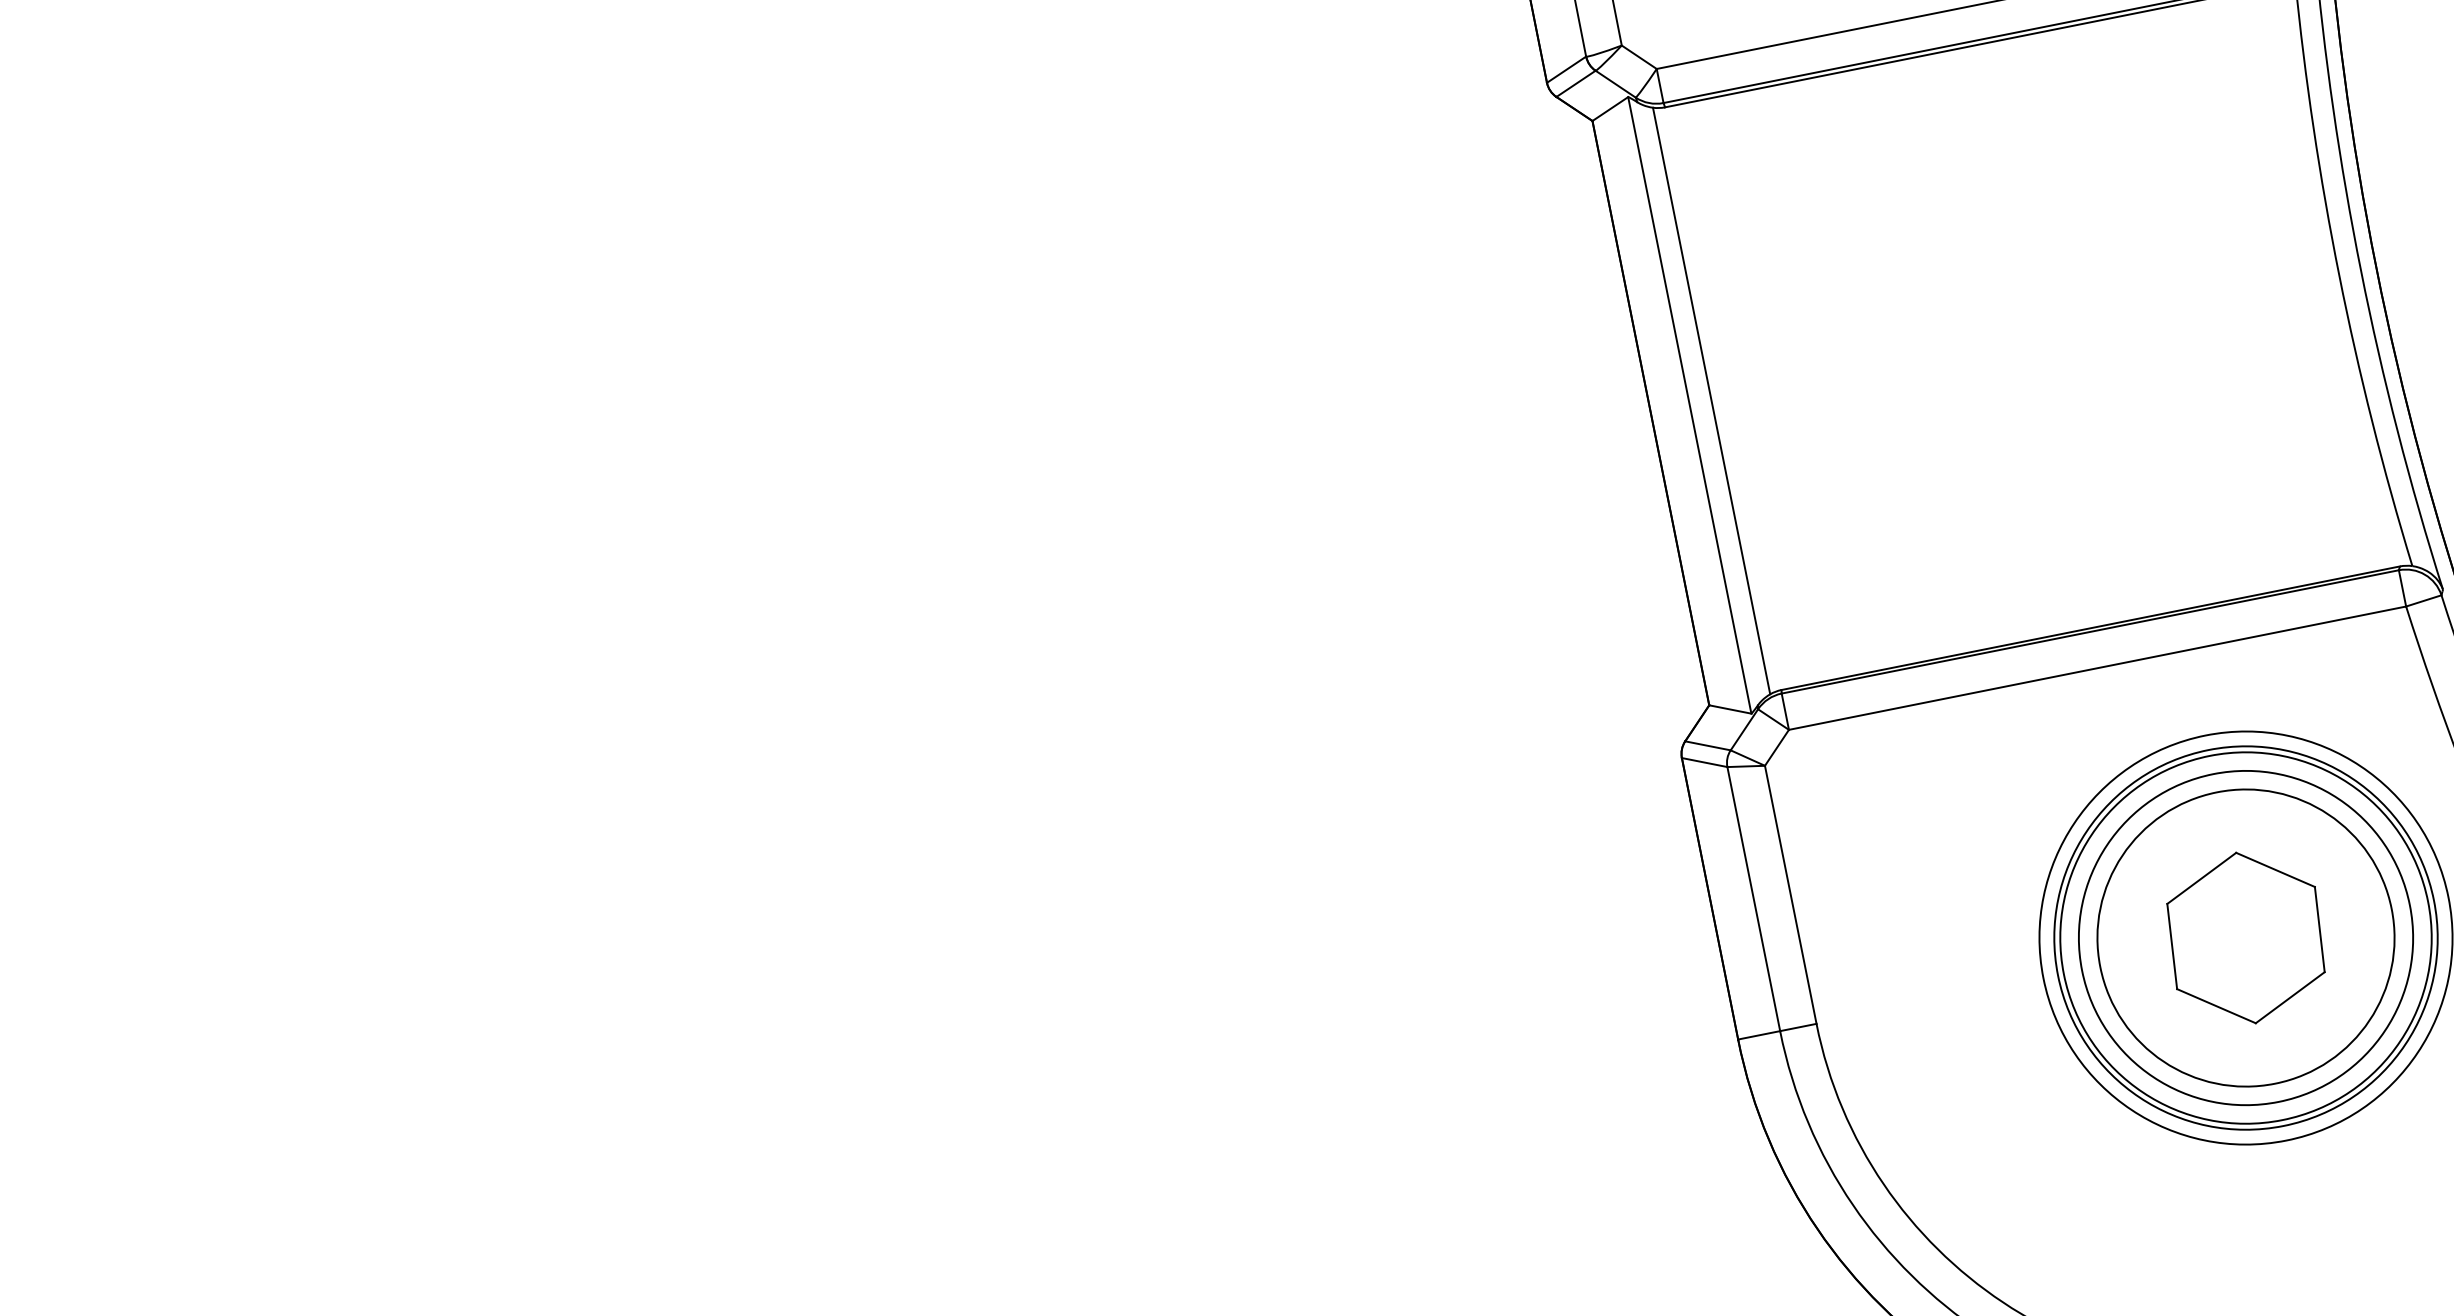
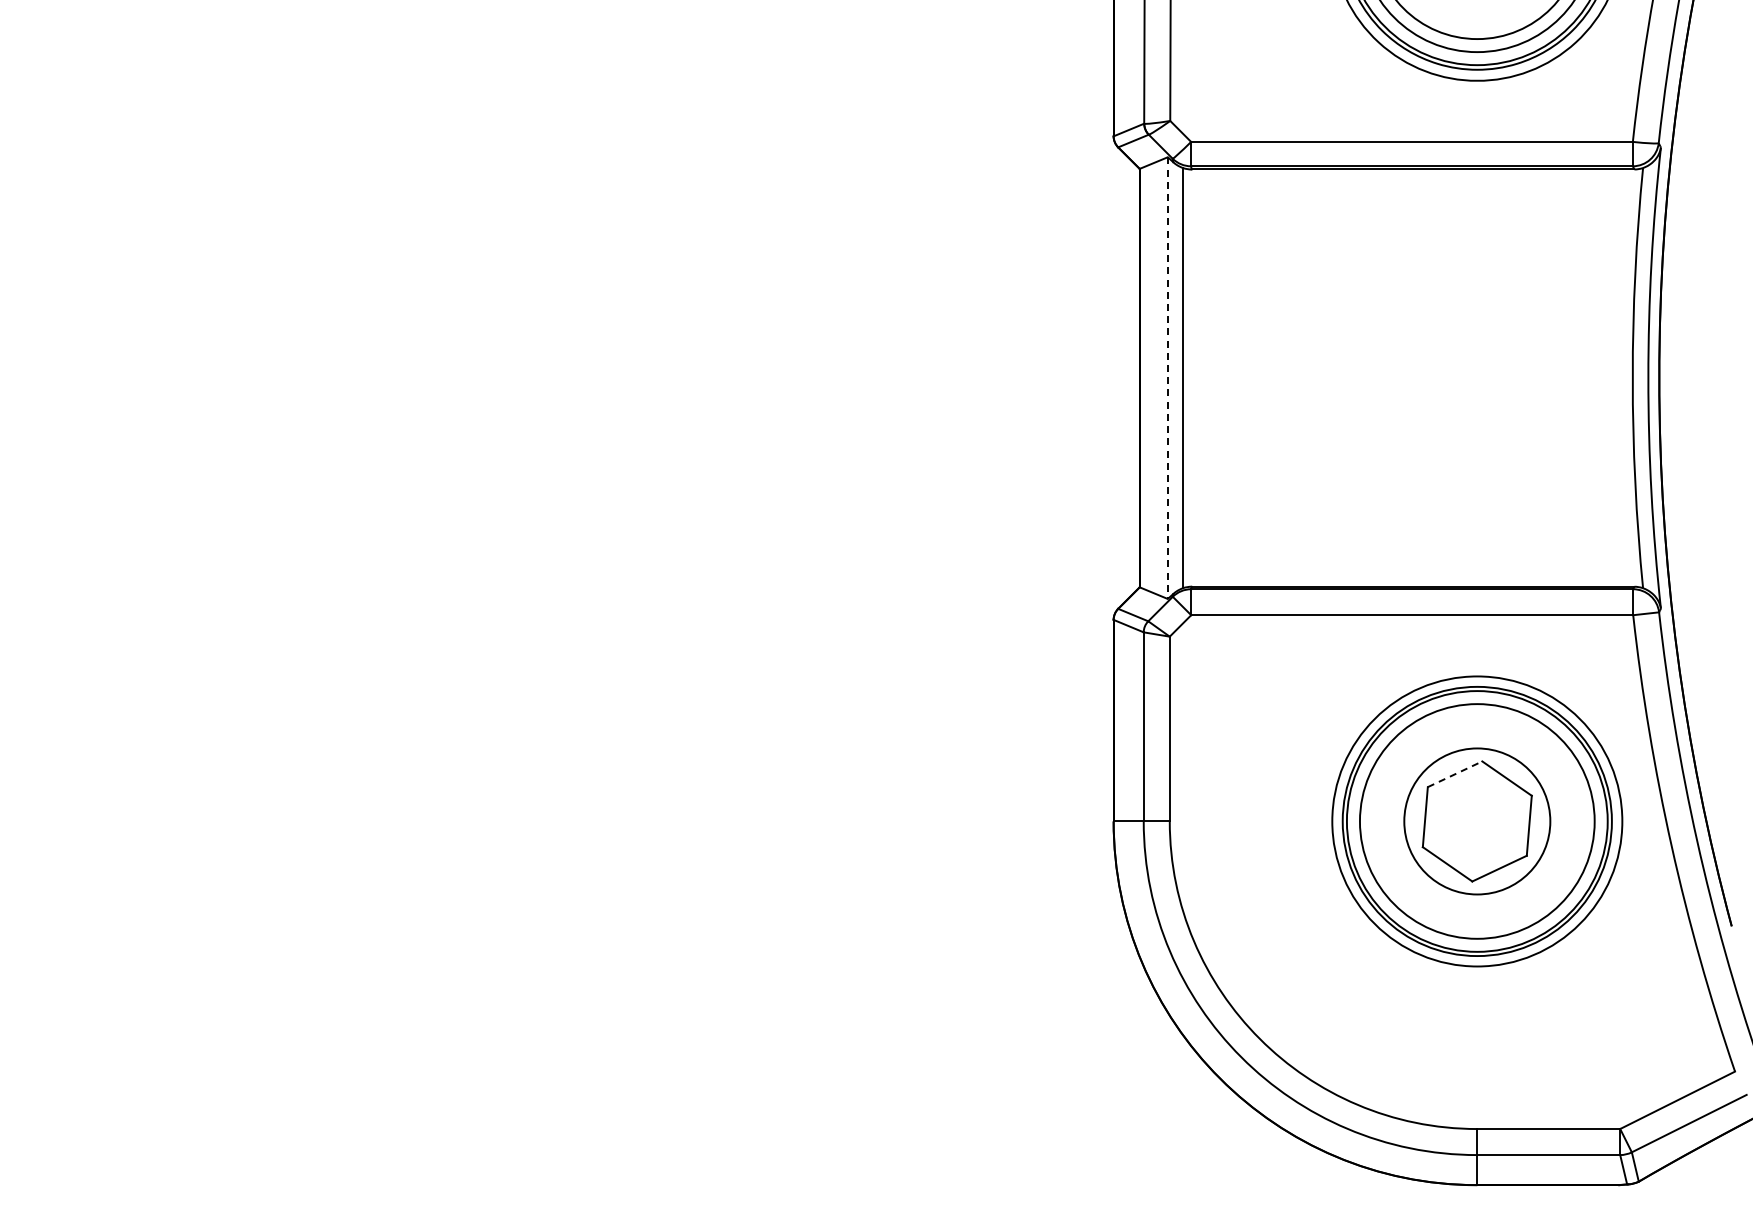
line: (1689, 405) -> (1167, 378), solid -> dashed
line: (2202, 878) -> (1455, 774), solid -> dashed
circle: (2246, 938) -> (1477, 821), size x0.7

